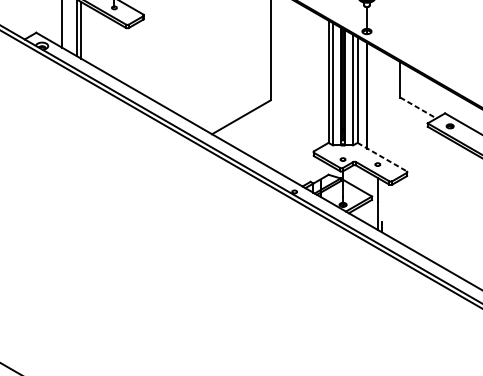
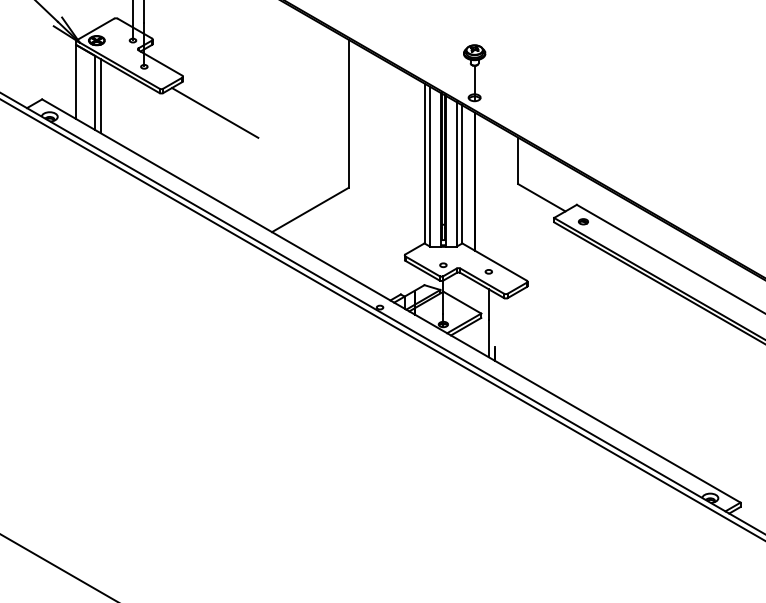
line: (168, 42) -> (215, 112), added
line: (418, 108) -> (542, 198), dashed -> solid
line: (382, 157) -> (494, 262), dashed -> solid

